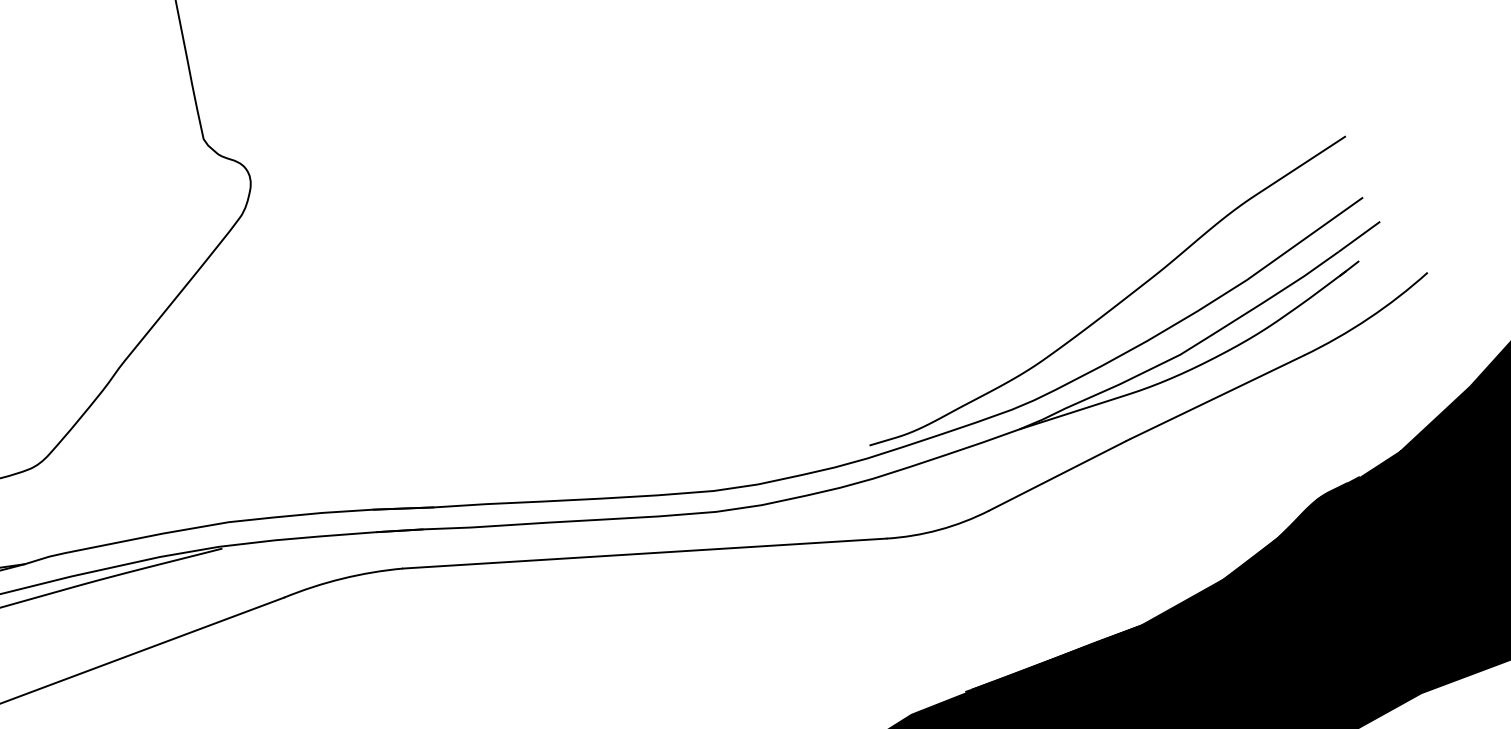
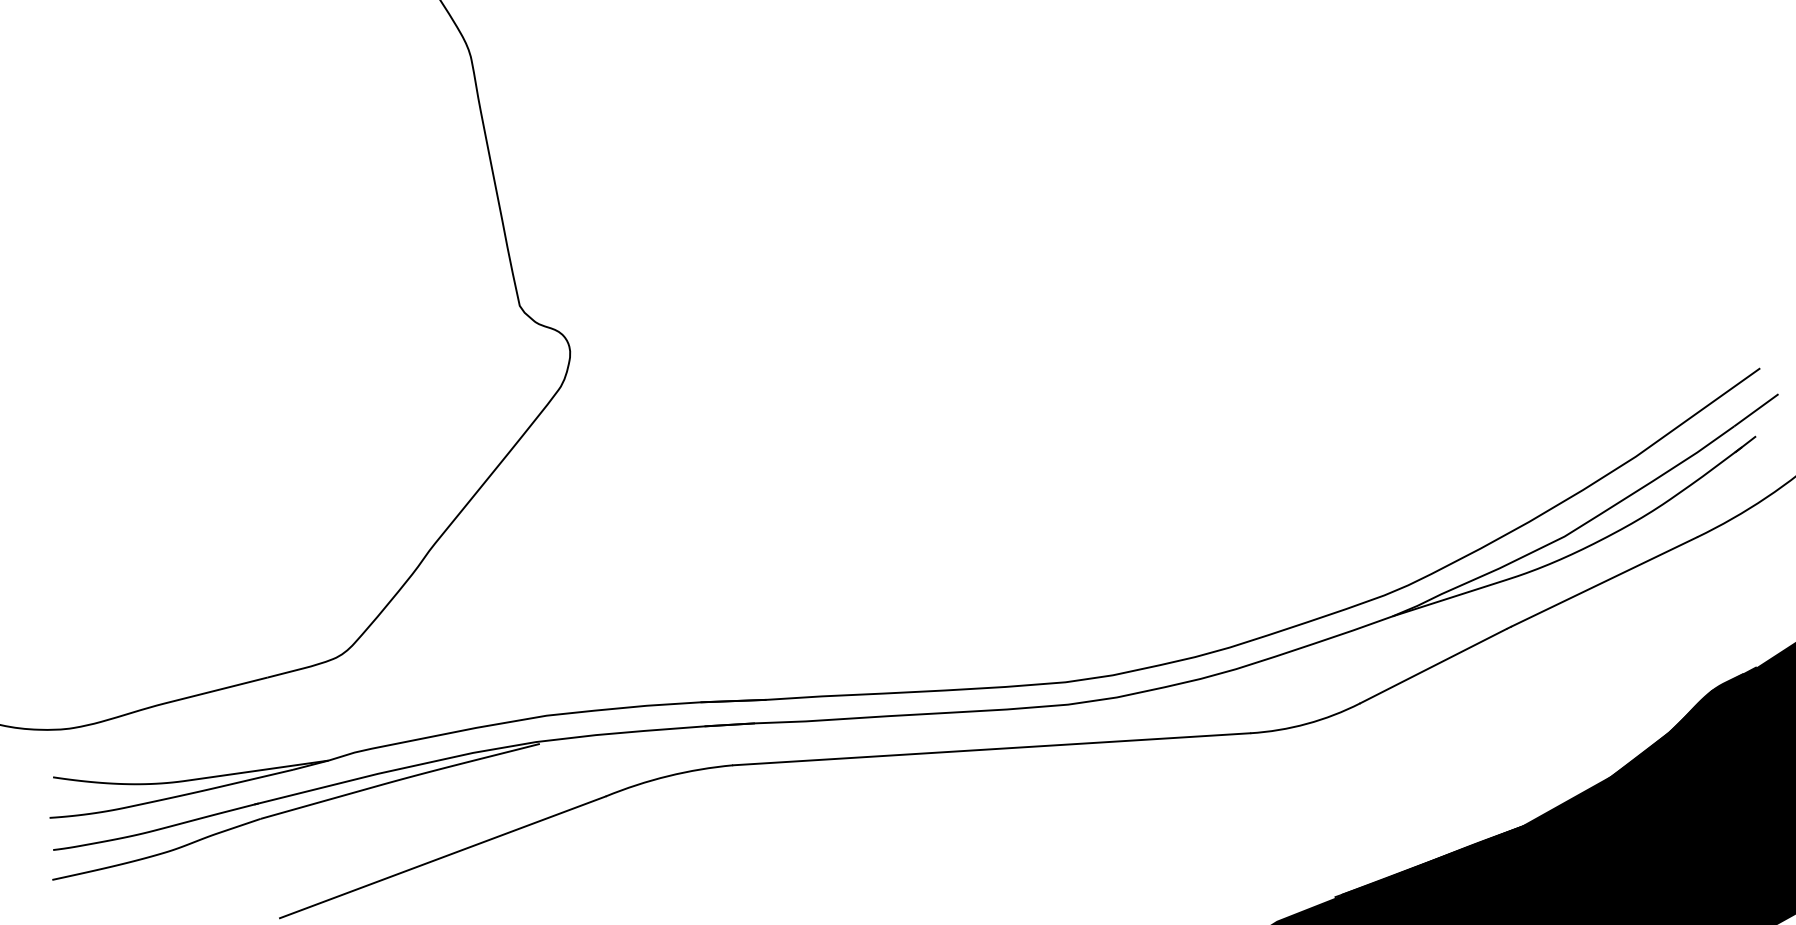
curve: (1117, 303) -> (1497, 481), removed

